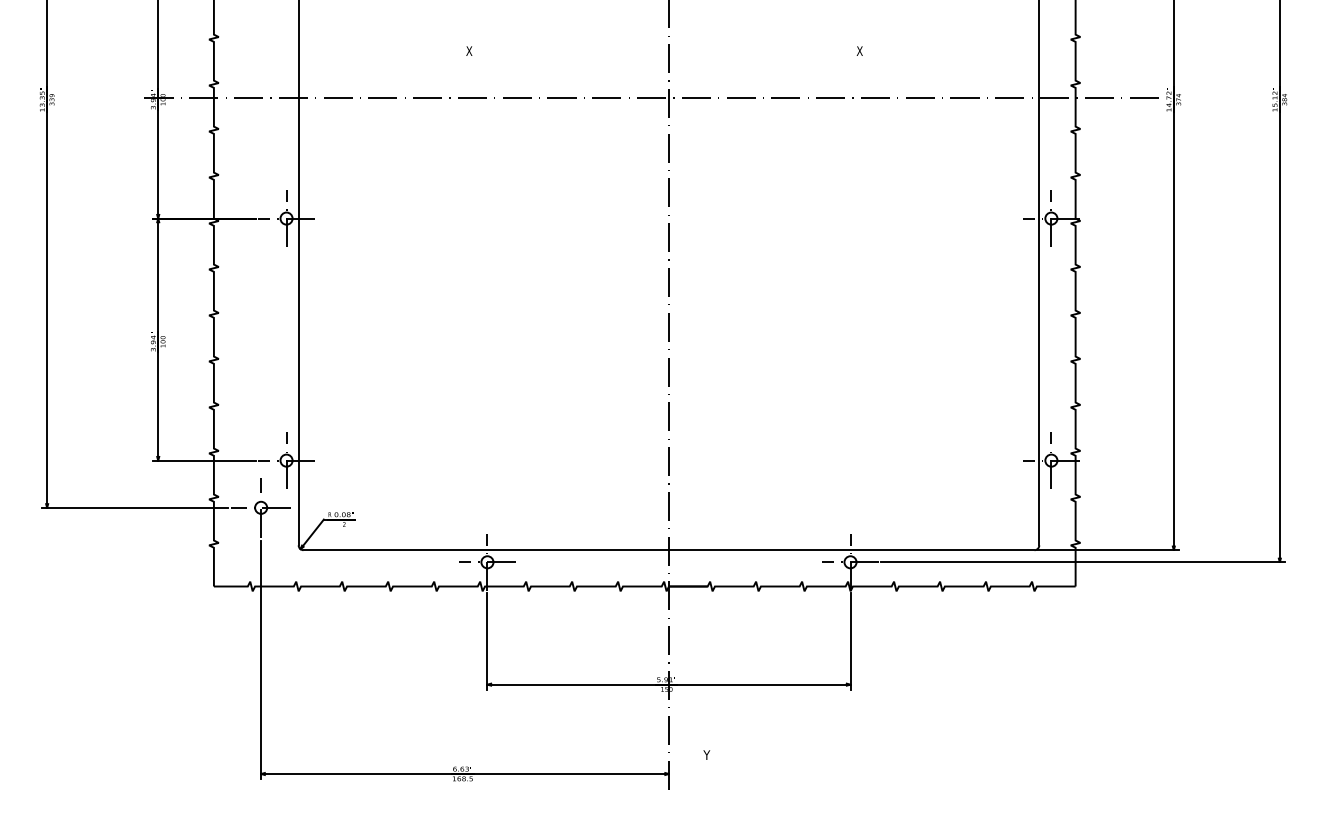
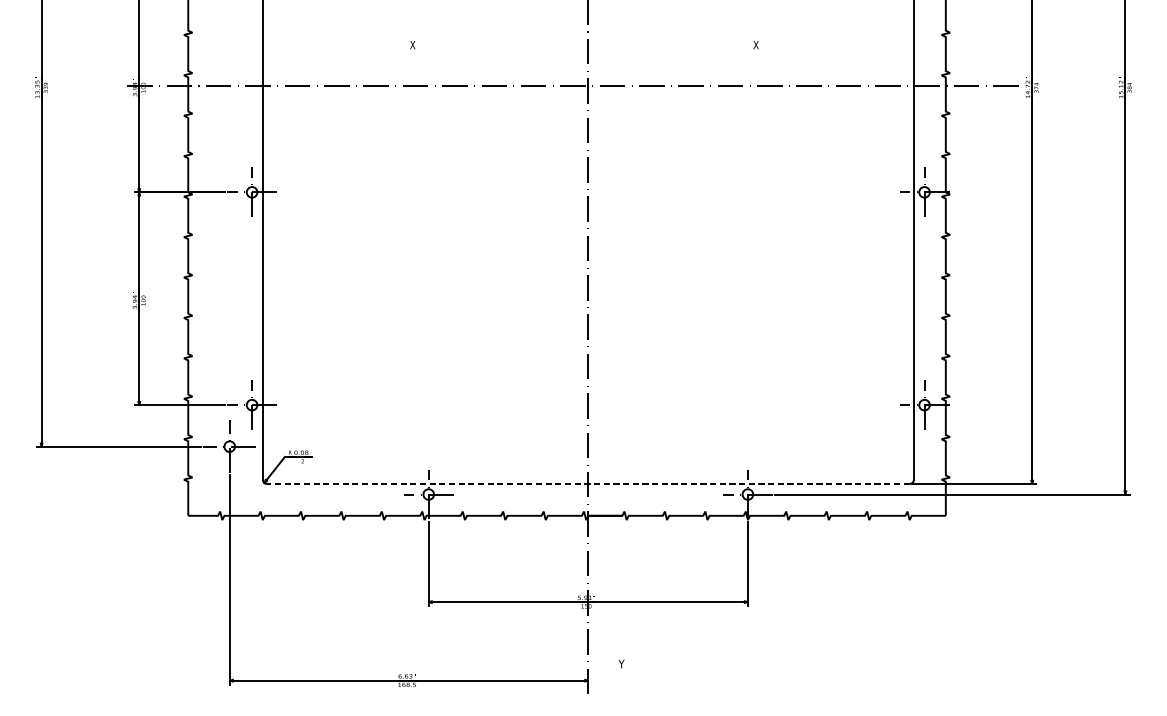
line: (668, 550) -> (587, 484), solid -> dashed

